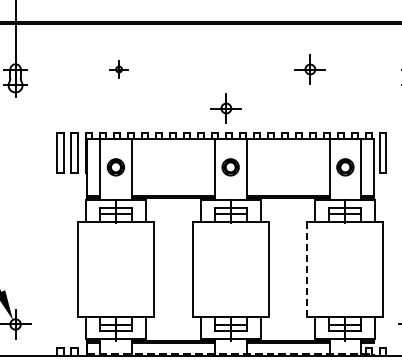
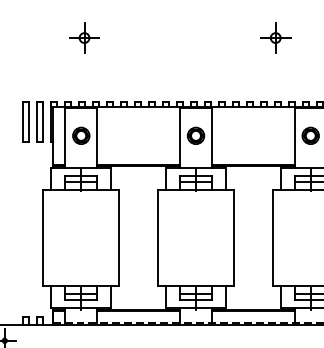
part: (118, 69) -> (83, 38), size x1.67
part: (225, 108) -> (190, 77), removed
line: (307, 269) -> (272, 238), dashed -> solid

